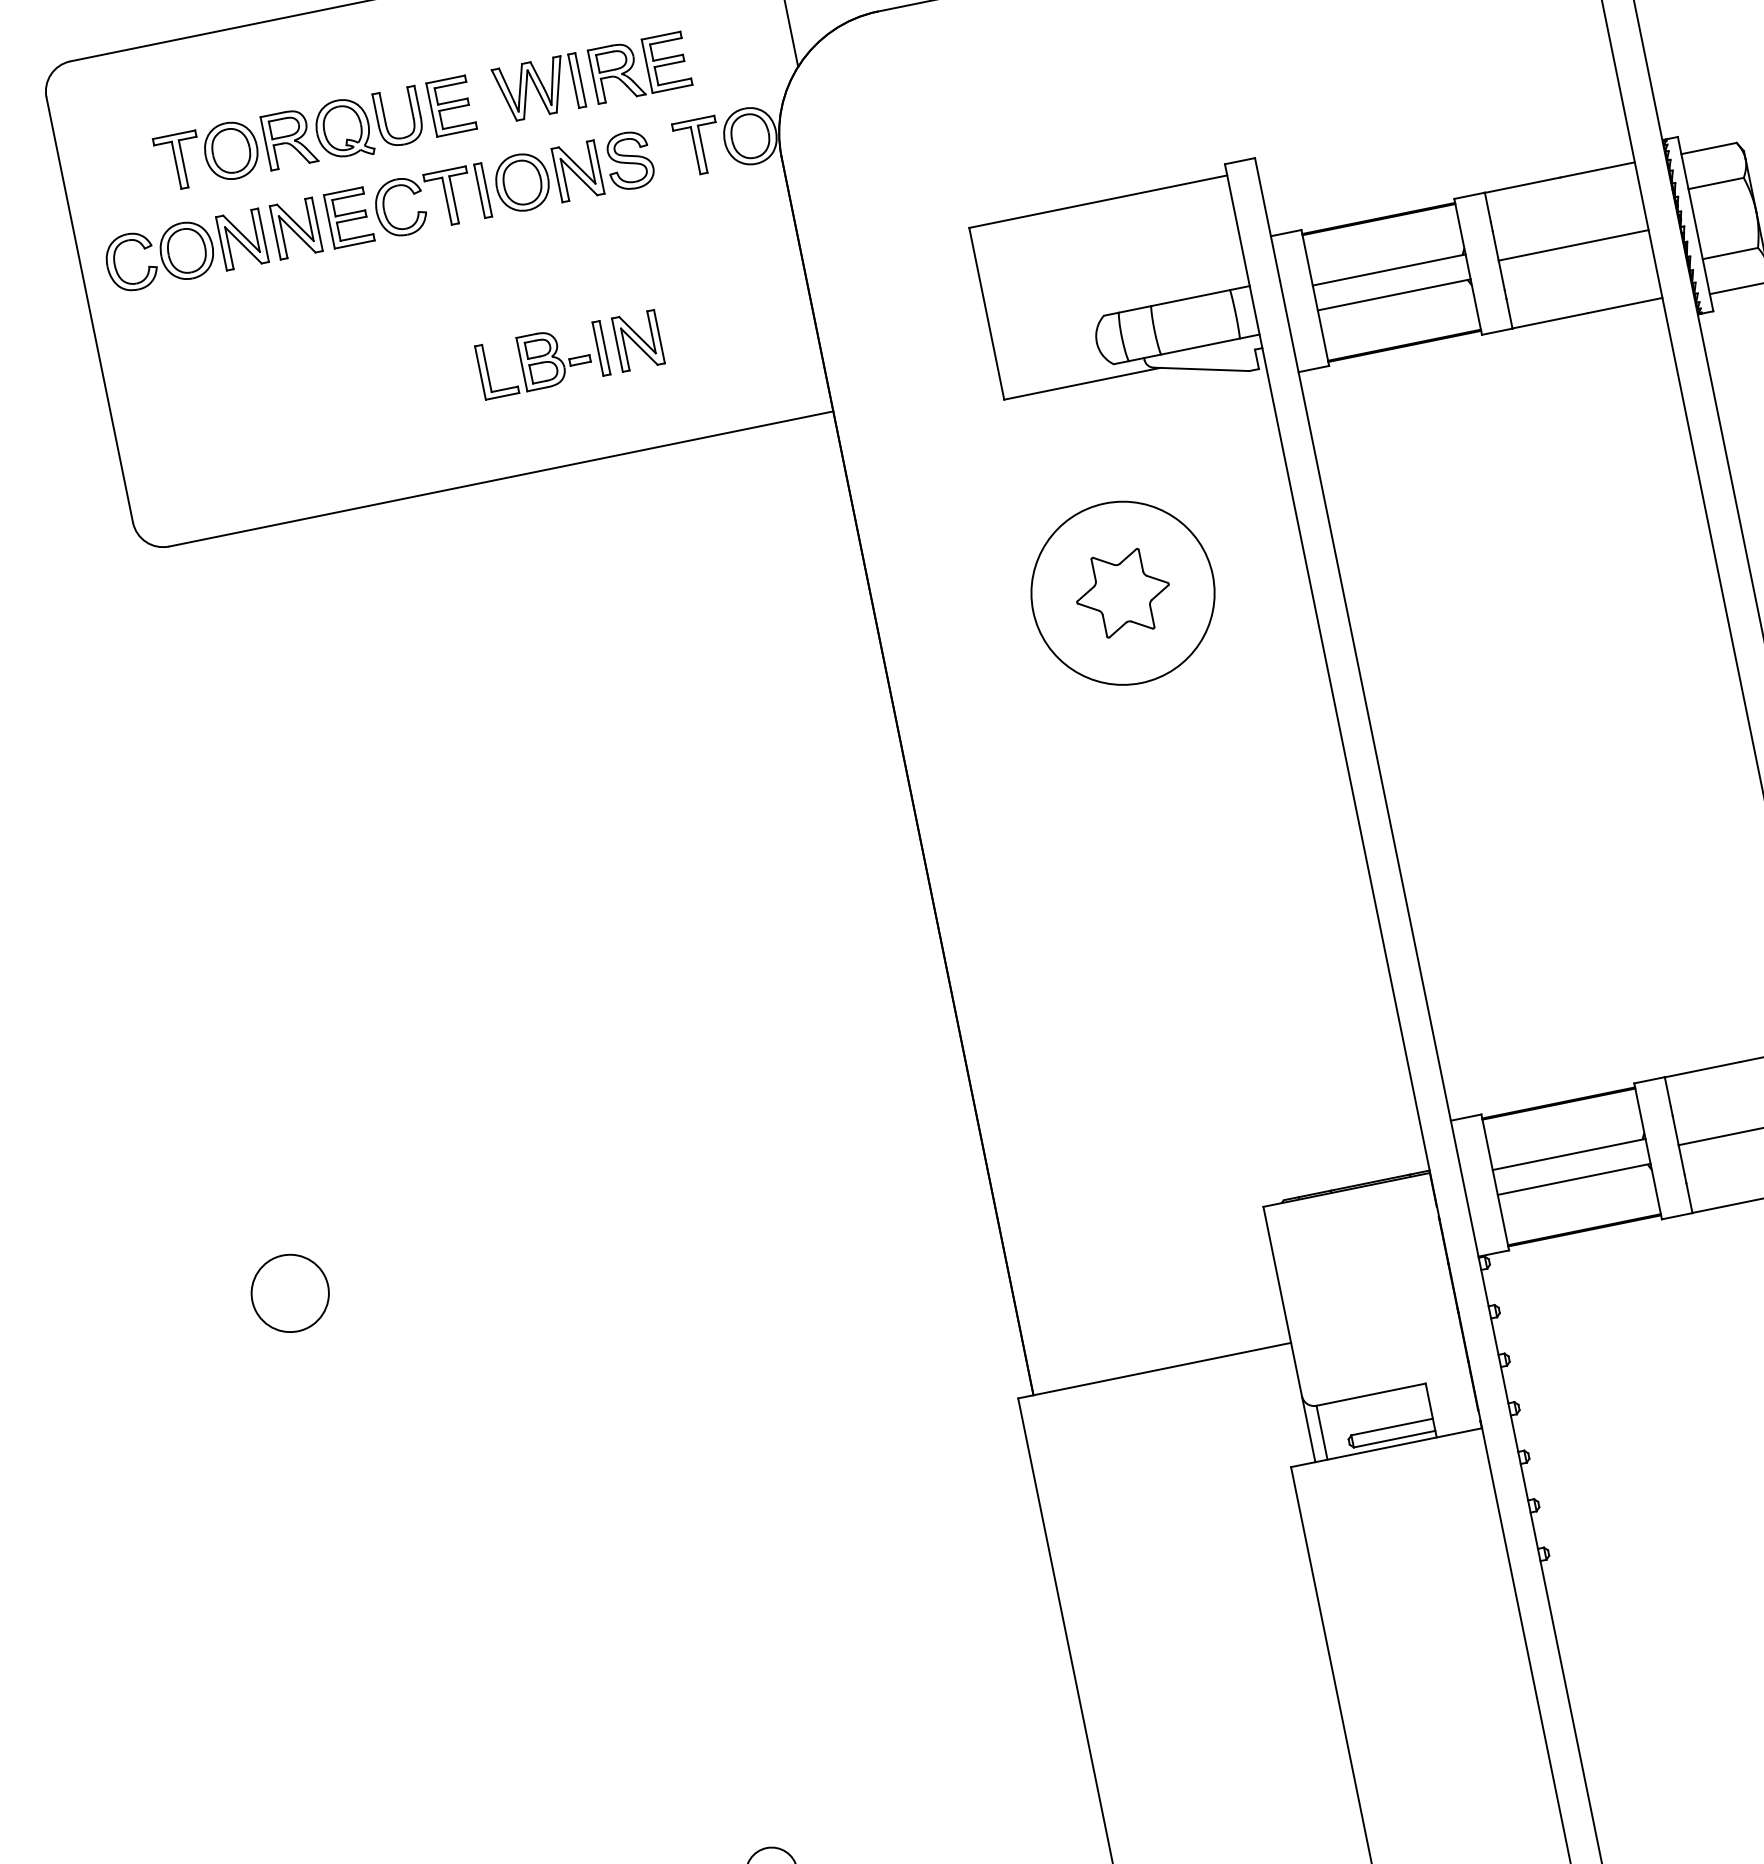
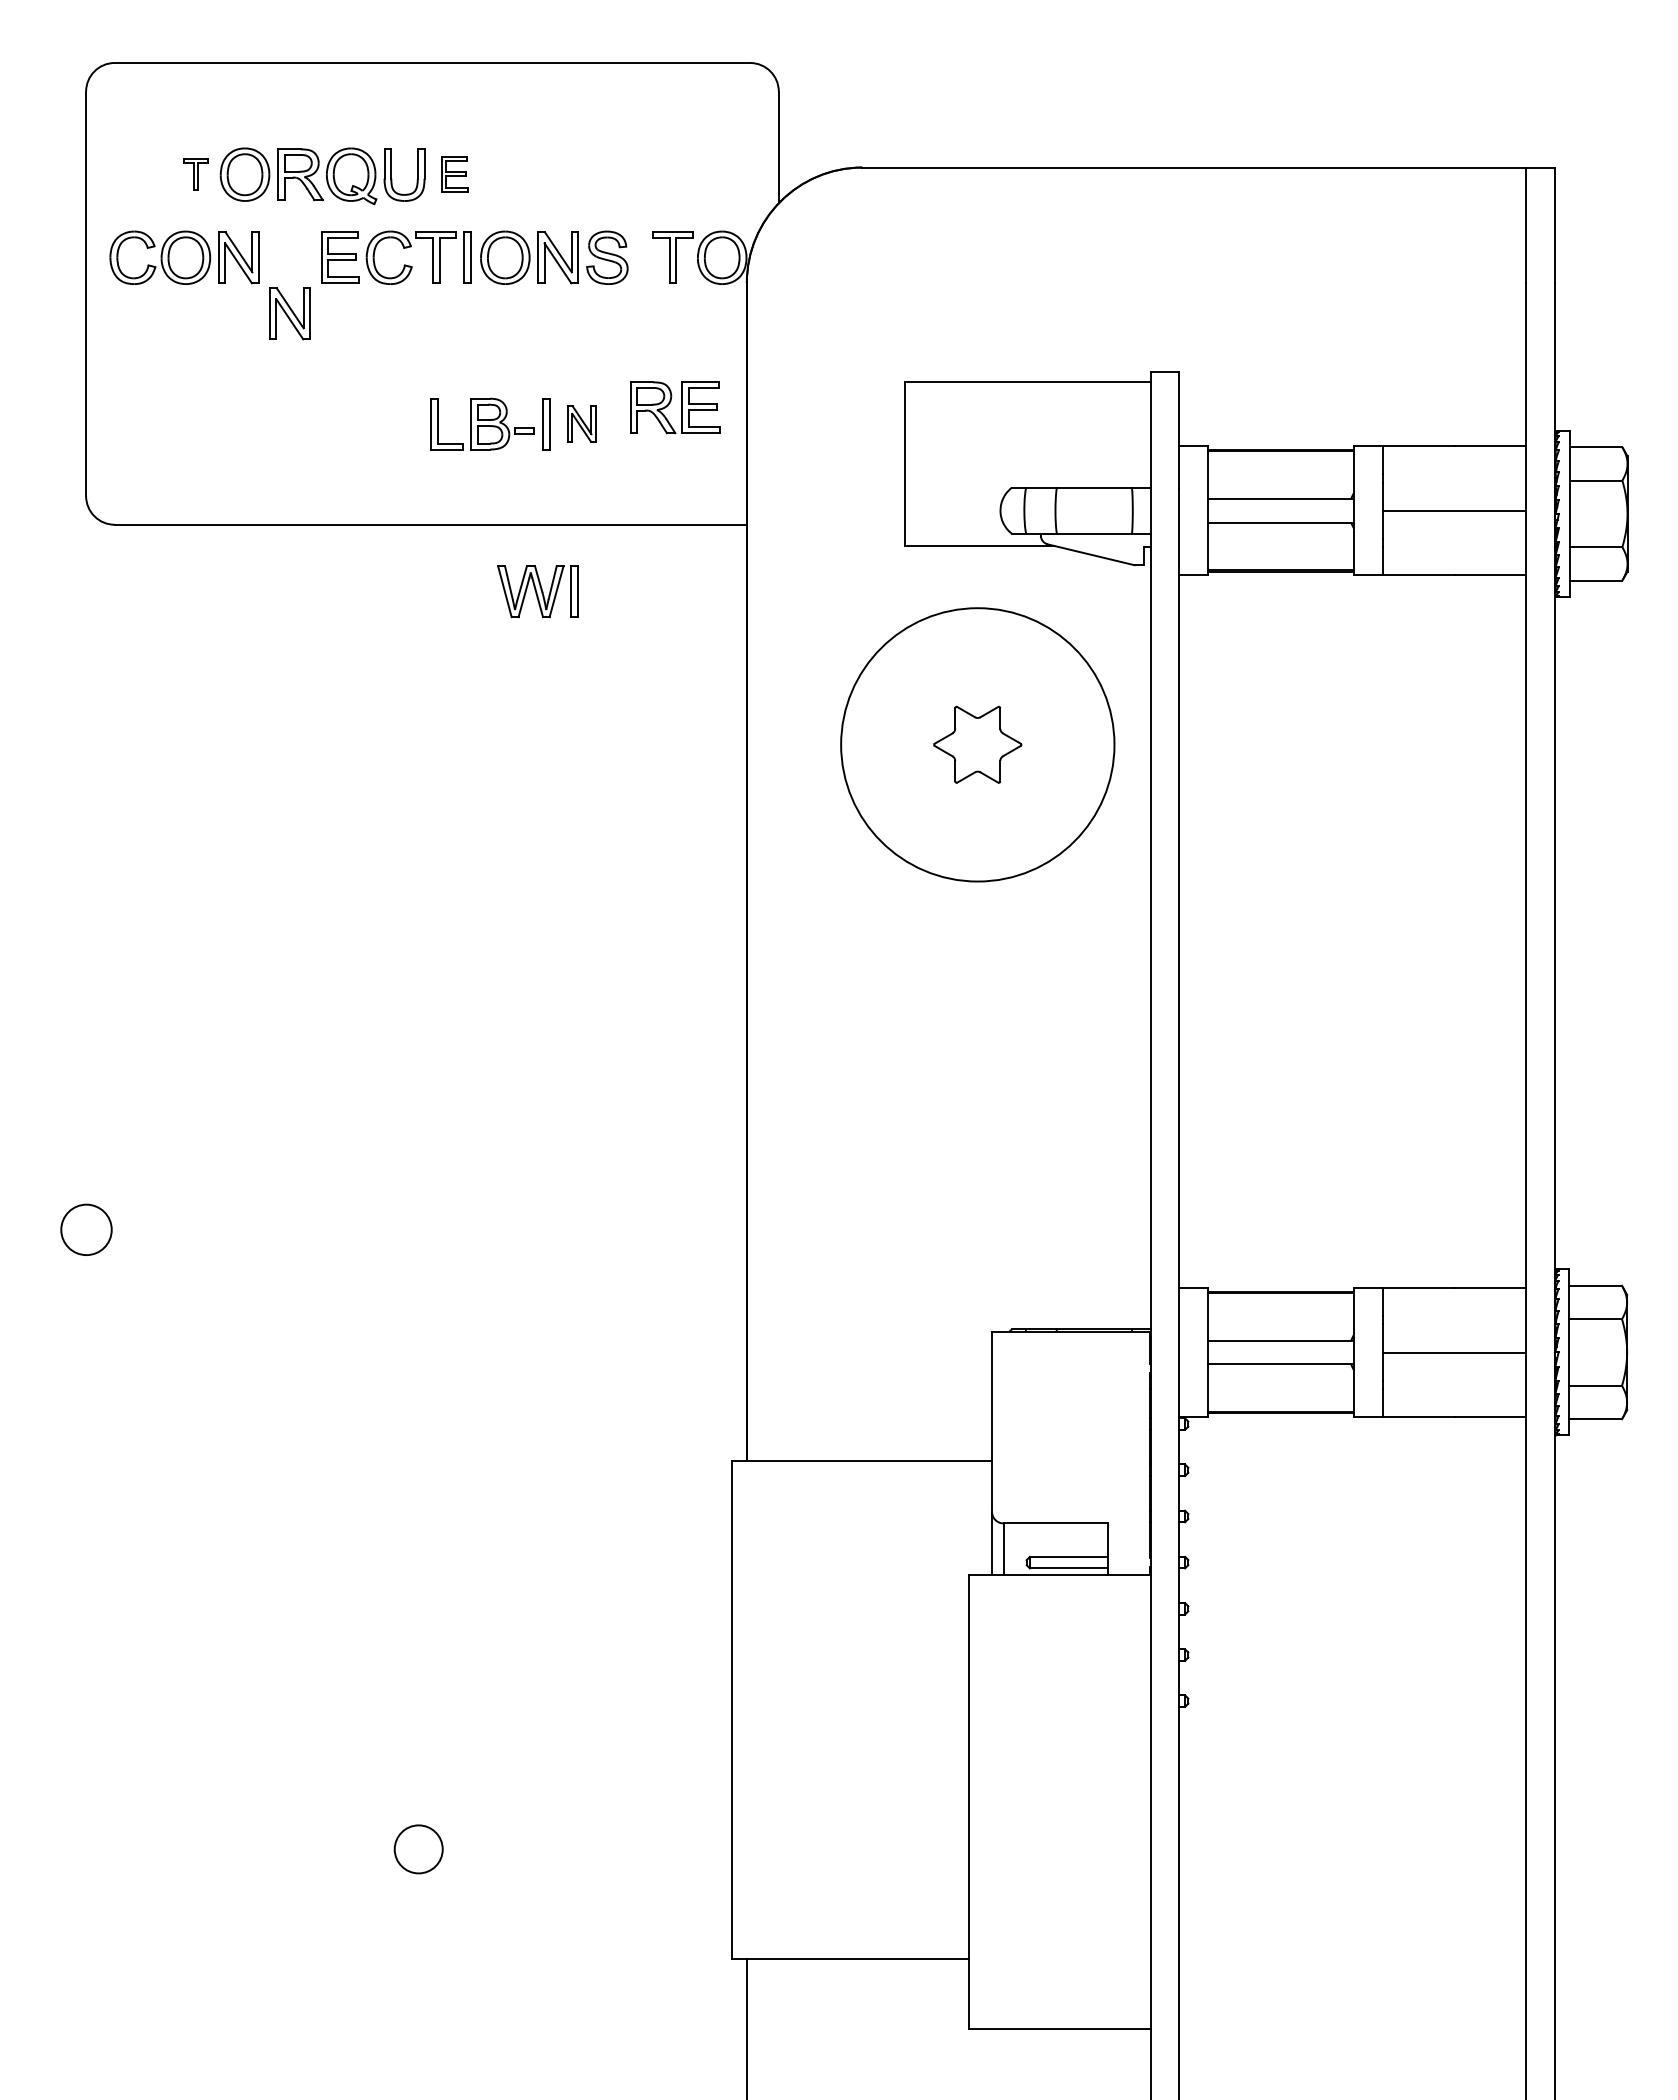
part: (640, 67) -> (675, 407), moved
part: (538, 88) -> (537, 591), moved
part: (451, 105) -> (454, 174), size x0.7
part: (179, 161) -> (195, 174), size x0.6
part: (295, 228) -> (289, 313), moved
part: (637, 340) -> (581, 423), size x0.7
circle: (1122, 592) -> (977, 744), size x1.6
circle: (290, 1293) -> (86, 1229), size x0.7

